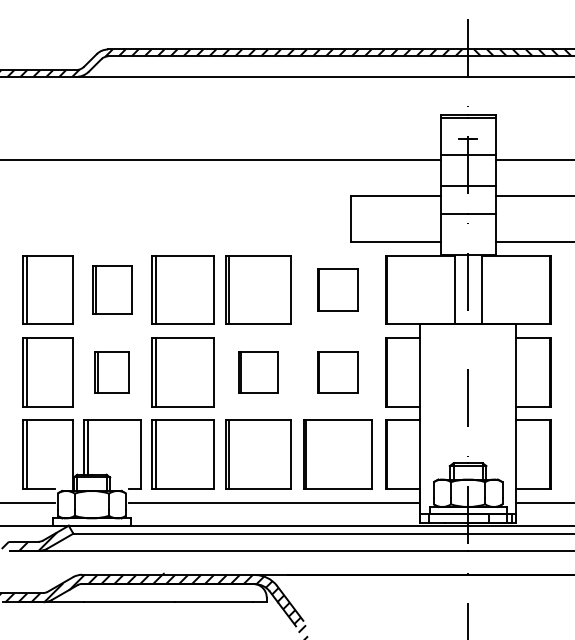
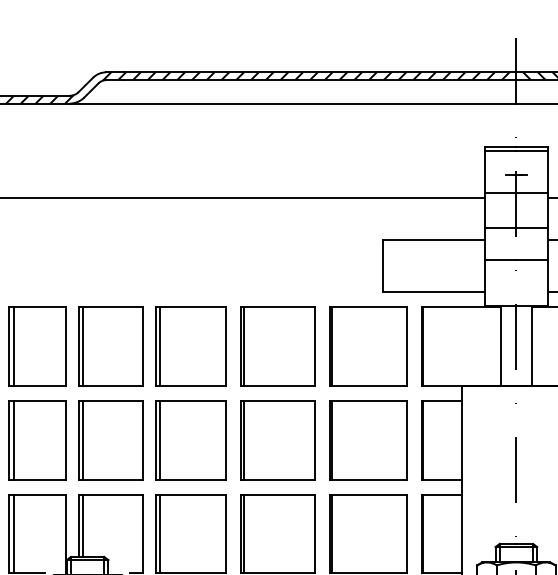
part: (112, 289) -> (111, 345), size x1.43
part: (337, 289) -> (367, 345), size x1.67
part: (112, 372) -> (111, 440), size x1.67
part: (258, 372) -> (277, 440), size x1.67
part: (337, 372) -> (367, 440), size x1.67

